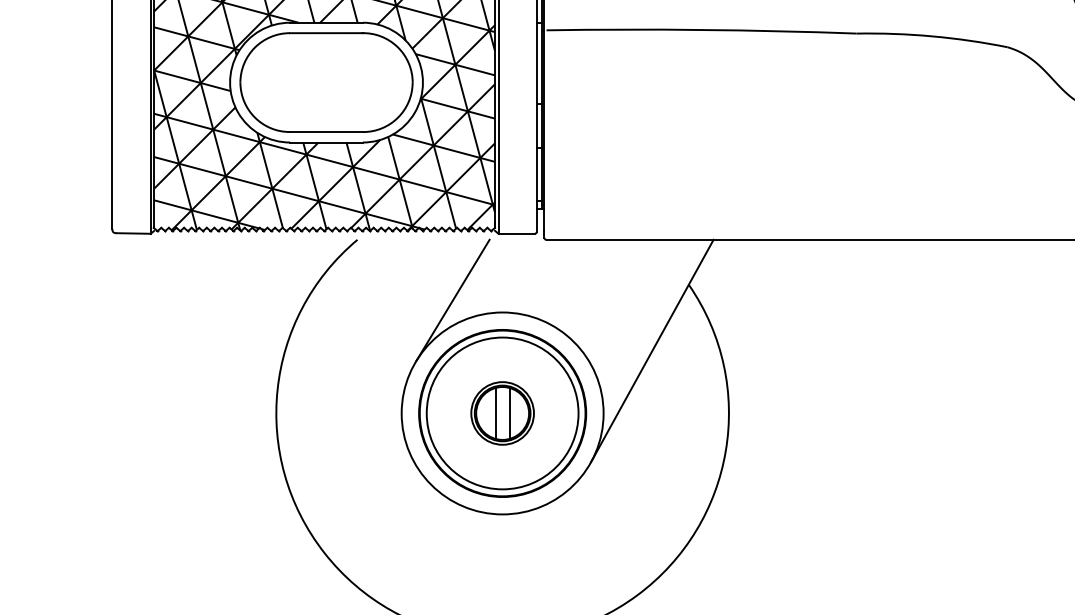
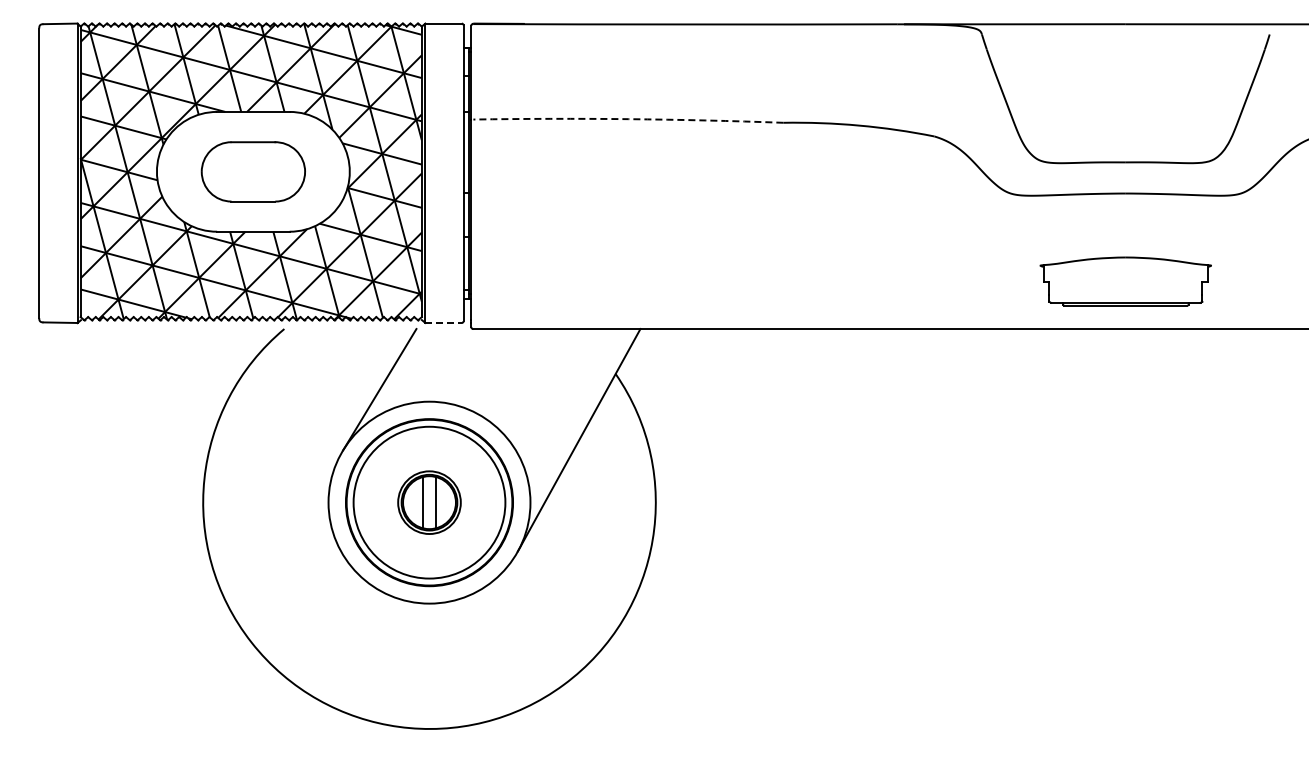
arc: (701, 30) -> (628, 119), solid -> dashed
part: (326, 82) -> (253, 171), size x0.6
line: (517, 234) -> (444, 323), solid -> dashed

